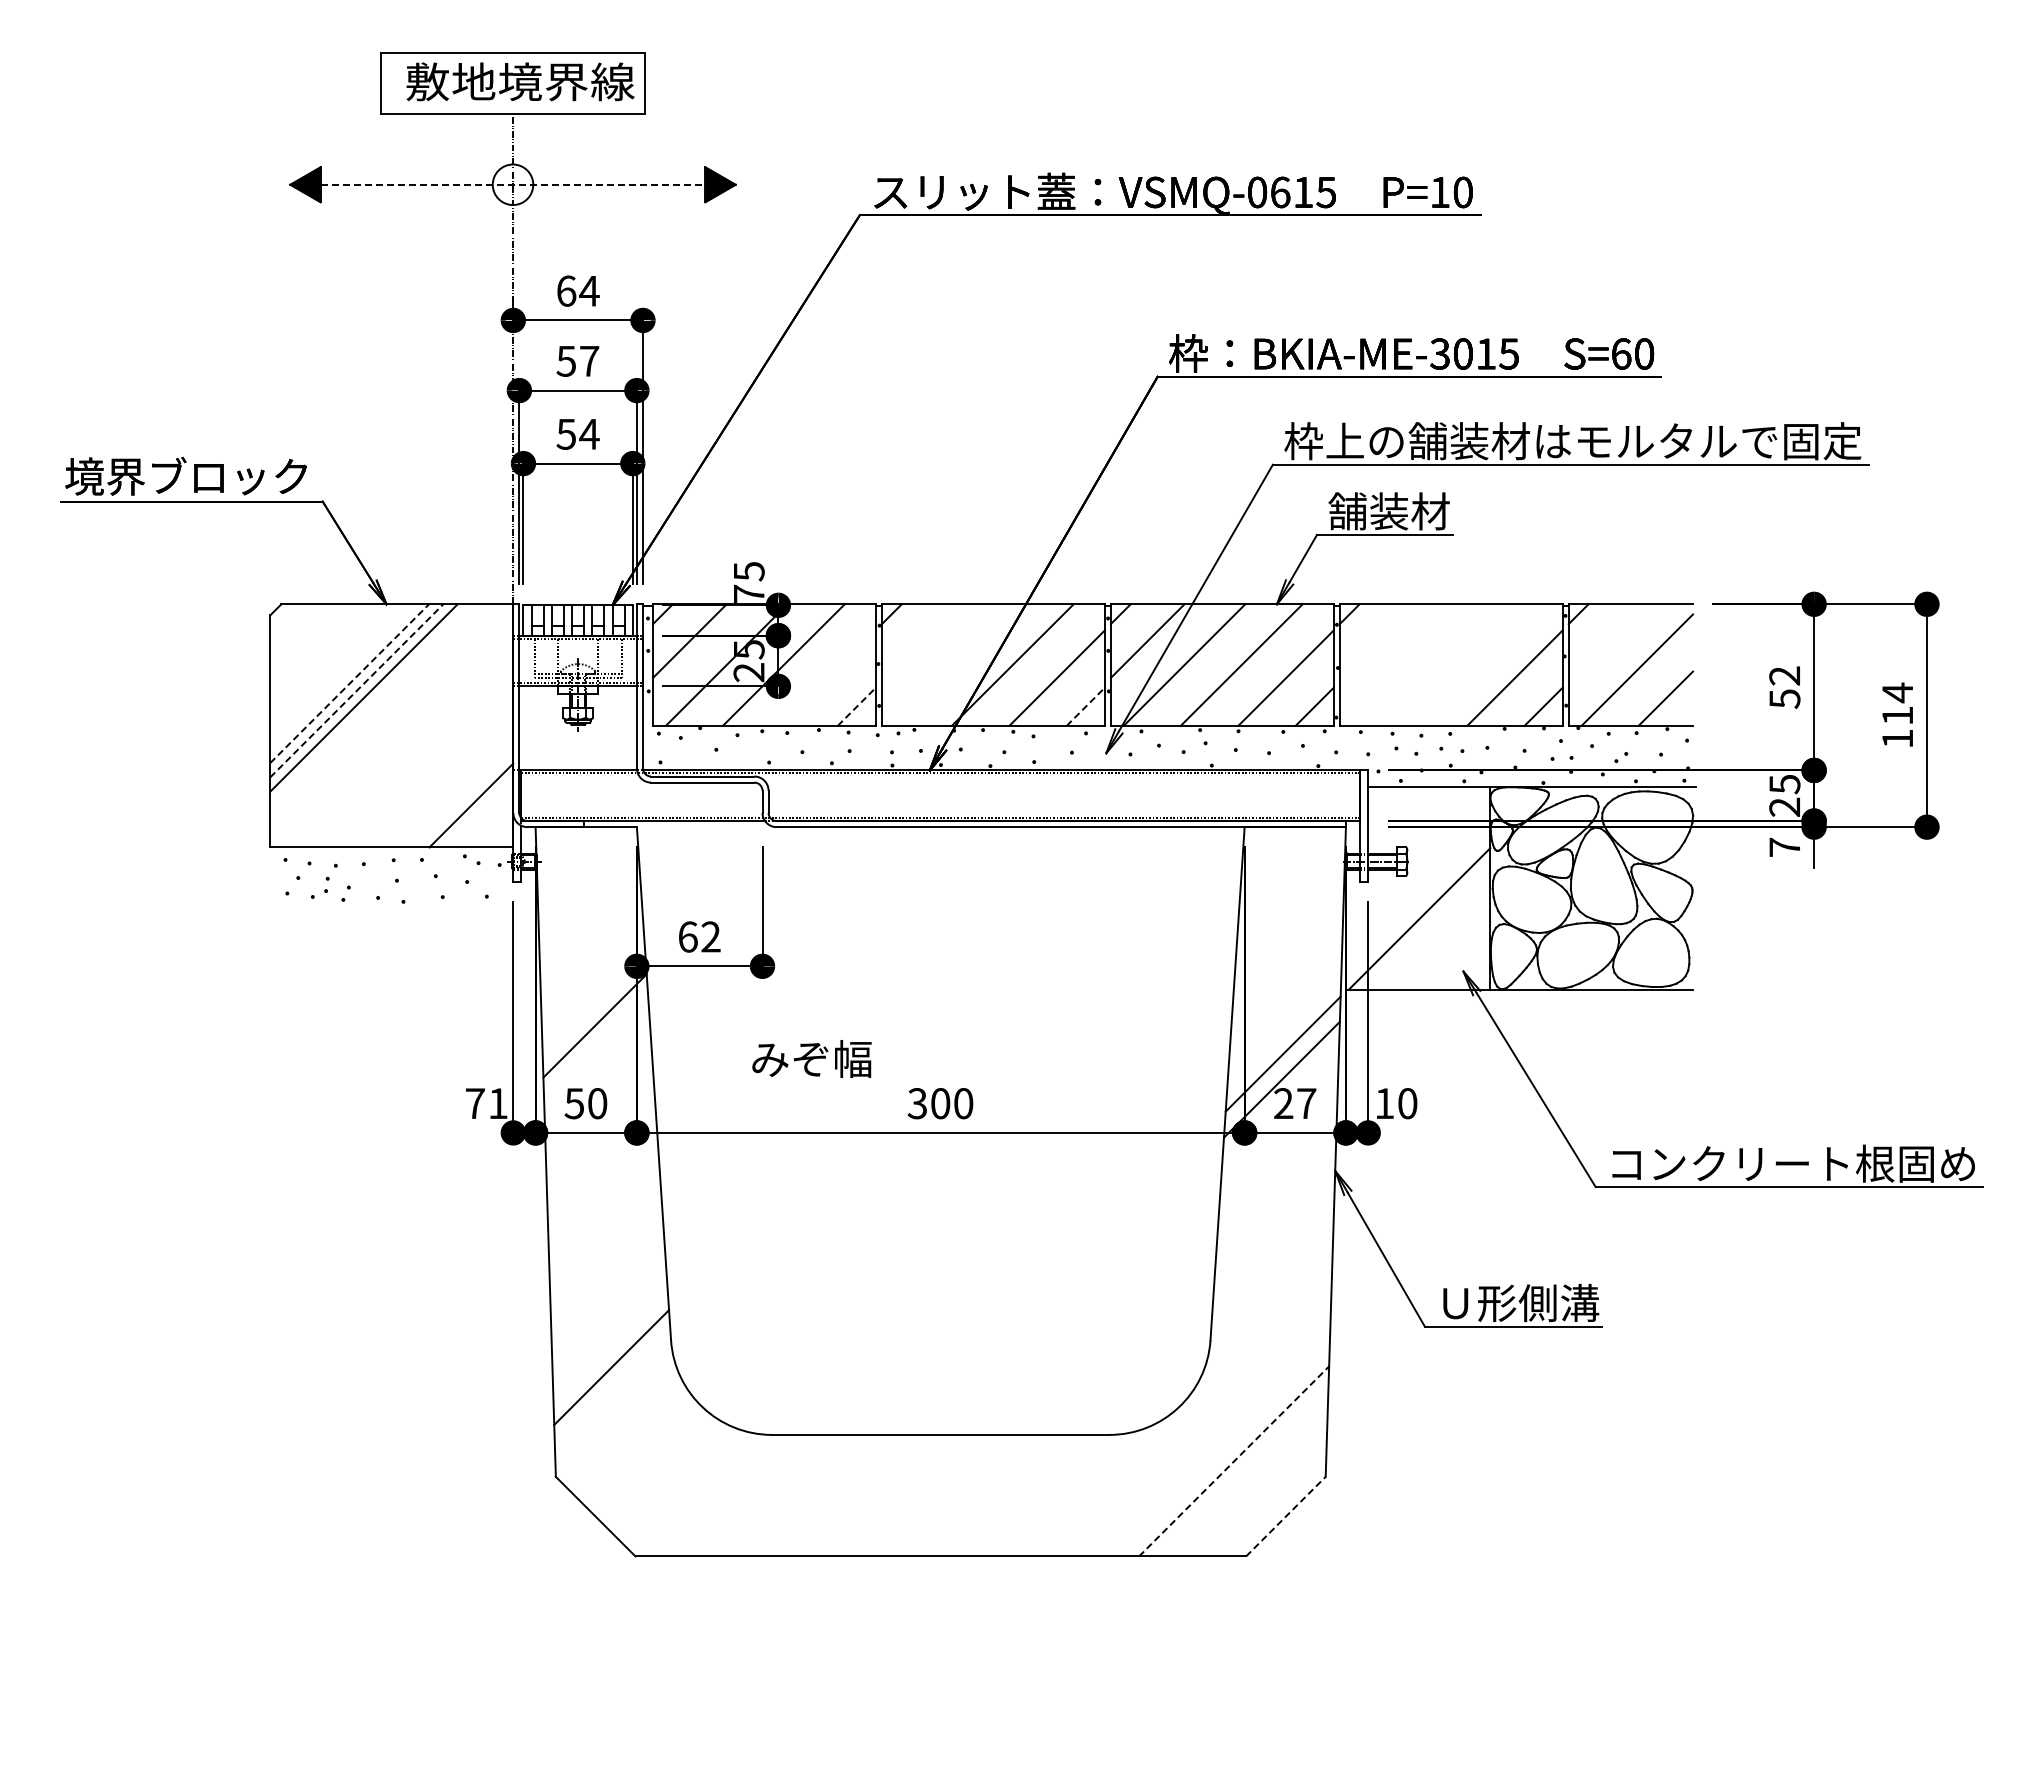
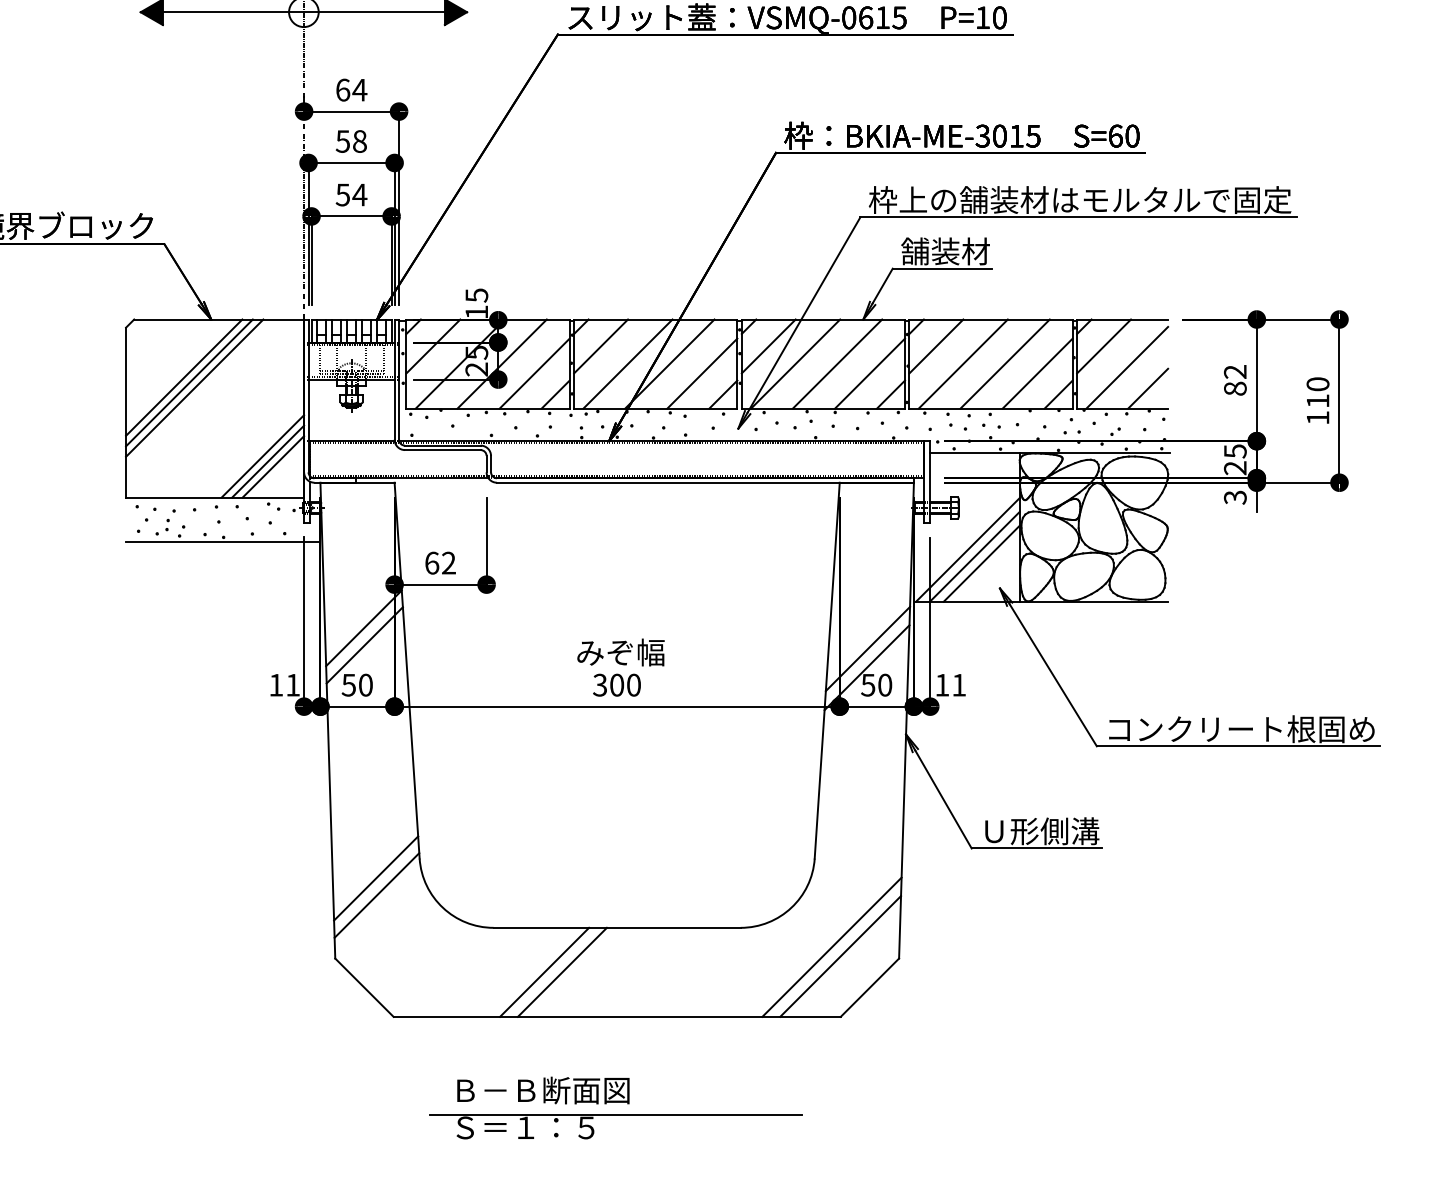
line: (513, 184) -> (304, 12), dashed -> solid
text: (589, 360) -> (359, 140), 57 -> 58
text: (749, 593) -> (477, 311), 75 -> 15
line: (918, 640) -> (600, 346), added
line: (1376, 640) -> (936, 346), added
line: (1605, 640) -> (1104, 346), added
line: (955, 664) -> (627, 363), added
line: (1413, 664) -> (963, 363), added
line: (1470, 664) -> (1005, 363), added
line: (827, 677) -> (534, 373), added
line: (349, 683) -> (184, 377), dashed -> solid
line: (357, 690) -> (189, 382), dashed -> solid
text: (1897, 692) -> (1317, 384), 114 -> 110
text: (1784, 698) -> (1235, 388), 52 -> 82
line: (856, 706) -> (555, 394), dashed -> solid
line: (1085, 706) -> (723, 394), dashed -> solid
line: (456, 790) -> (262, 455), added
line: (464, 798) -> (268, 461), added
text: (1784, 847) -> (1235, 497), 7 -> 3
line: (402, 908) -> (222, 542), added
line: (1428, 928) -> (974, 556), added
line: (1438, 937) -> (981, 563), added
line: (596, 1049) -> (365, 645), added
text: (811, 1058) -> (620, 652), moved
text: (475, 1103) -> (276, 685), 71 -> 11
text: (1294, 1103) -> (876, 685), 27 -> 50
text: (1407, 1103) -> (959, 685), 10 -> 11
line: (612, 1390) -> (376, 895), added
line: (1234, 1461) -> (832, 947), dashed -> solid
line: (1245, 1473) -> (840, 956), added
line: (841, 1495) -> (544, 972), added
line: (865, 1495) -> (562, 972), added
line: (1286, 1516) -> (870, 987), dashed -> solid
part: (938, 1673) -> (615, 1102), added

